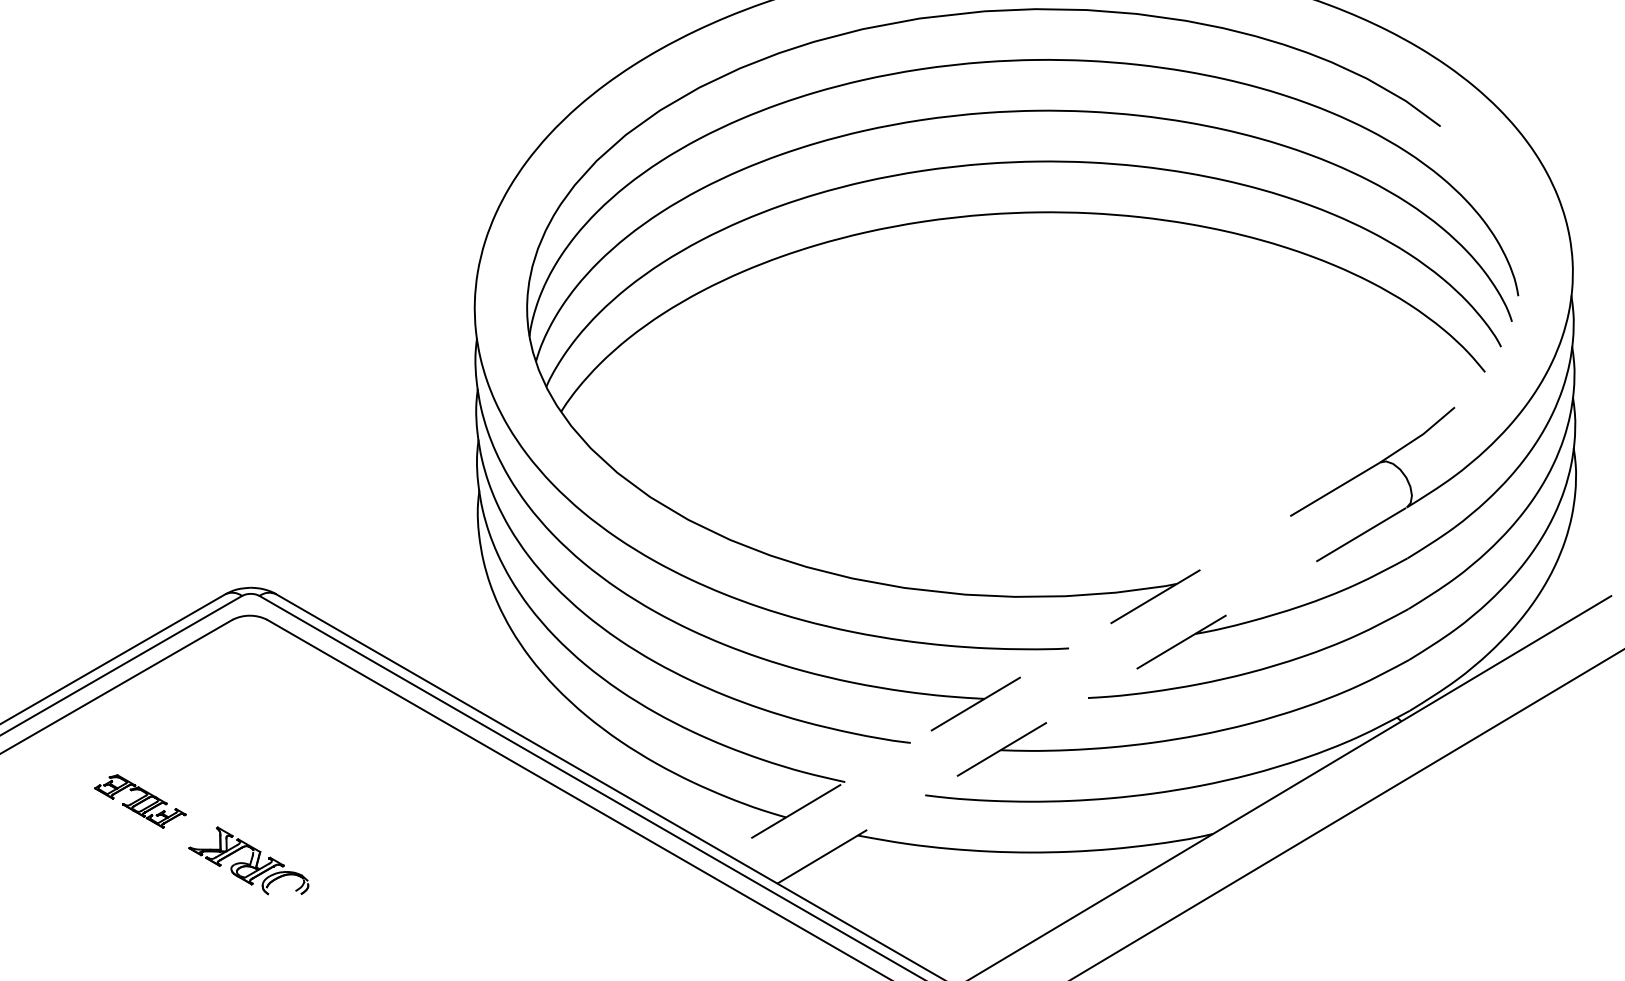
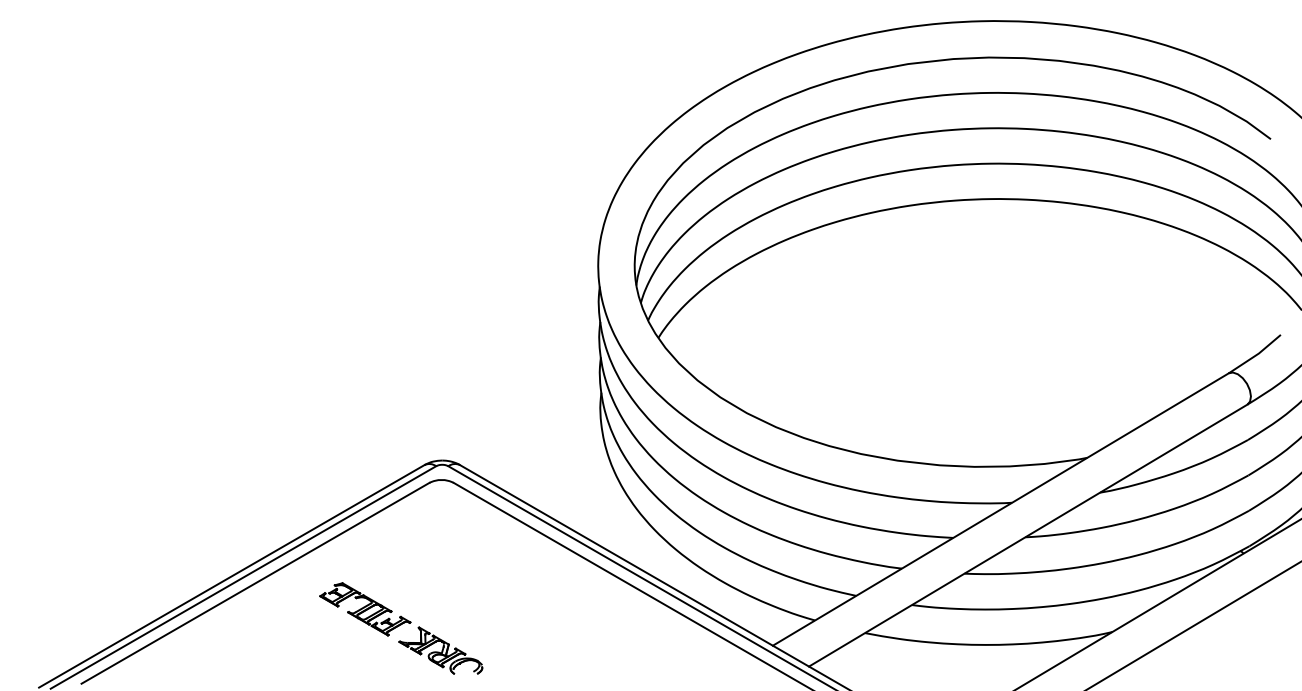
line: (1052, 658) -> (1000, 509), dashed -> solid
line: (1092, 695) -> (1028, 535), dashed -> solid
part: (140, 801) -> (365, 609), size x1.43

